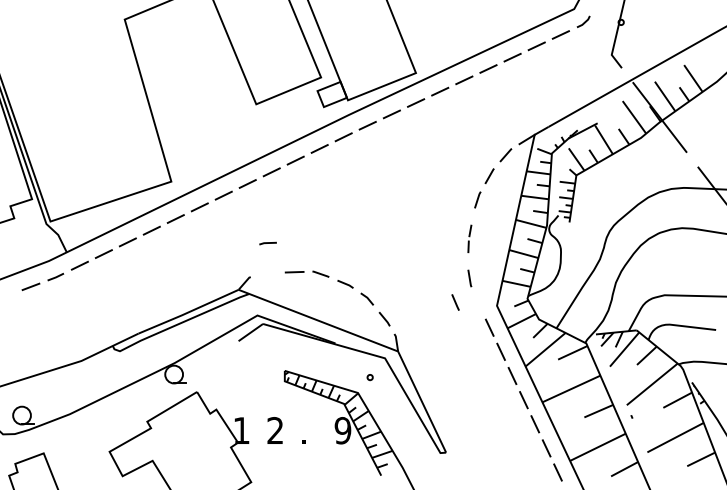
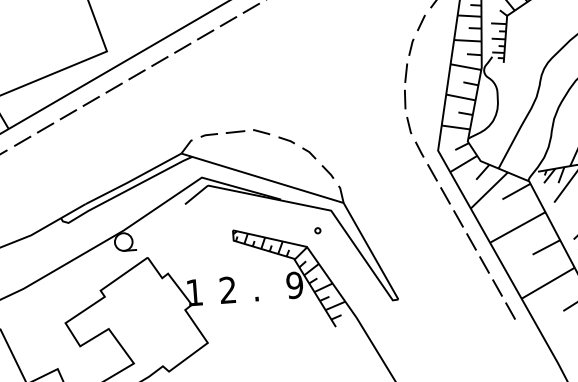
part: (469, 238) -> (406, 86), size x1.67
line: (267, 243) -> (208, 135), moved
line: (455, 302) -> (419, 149), moved

